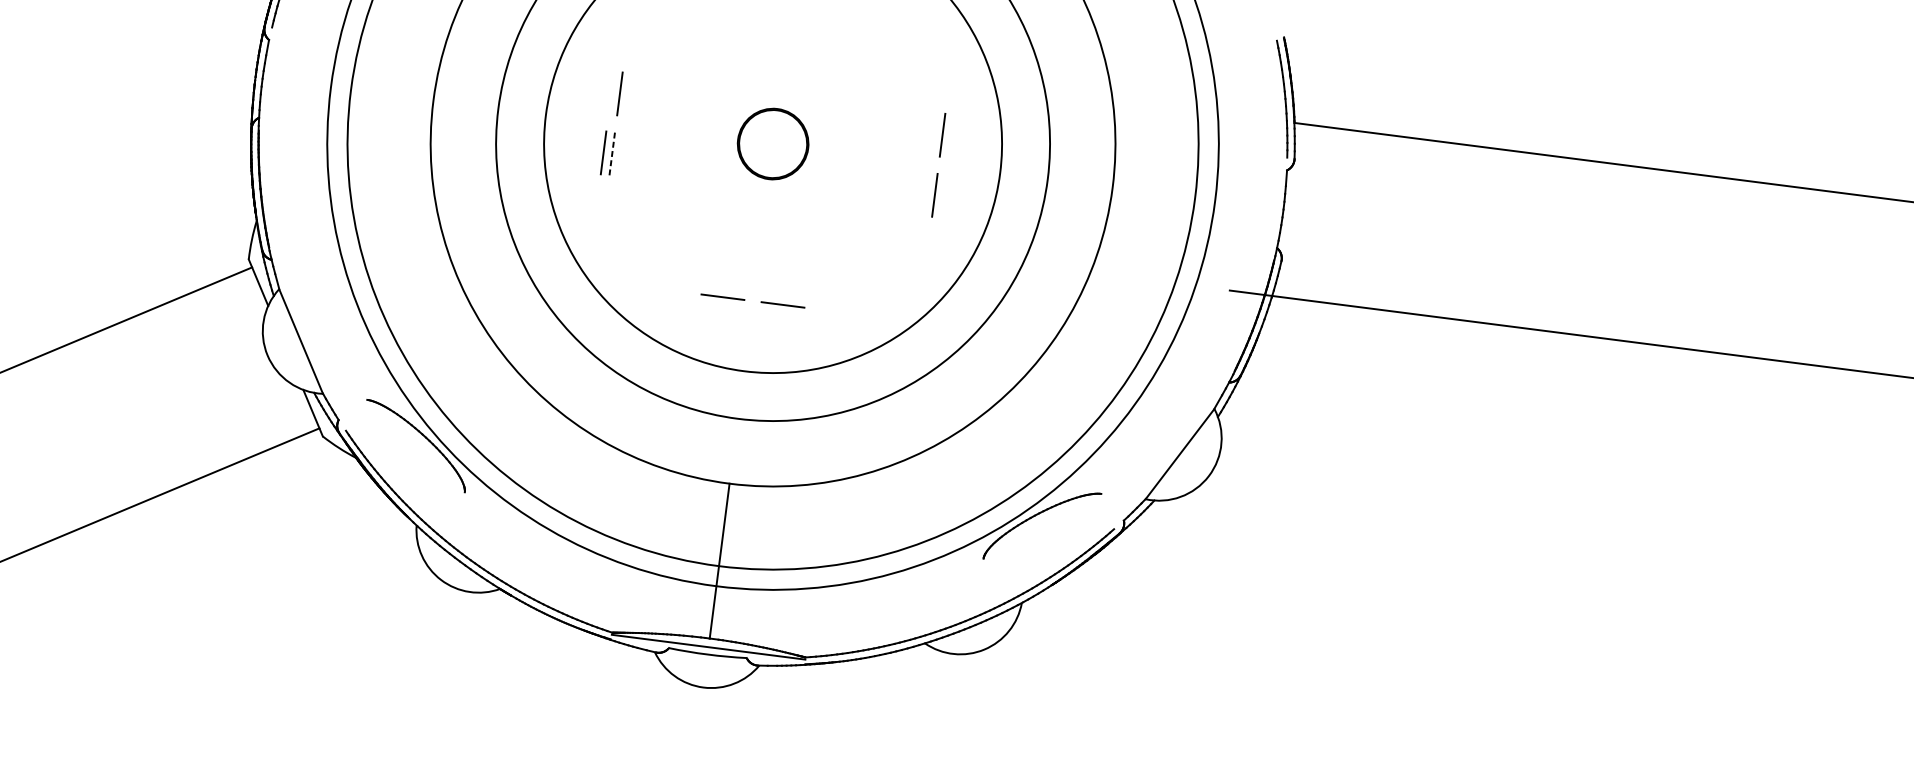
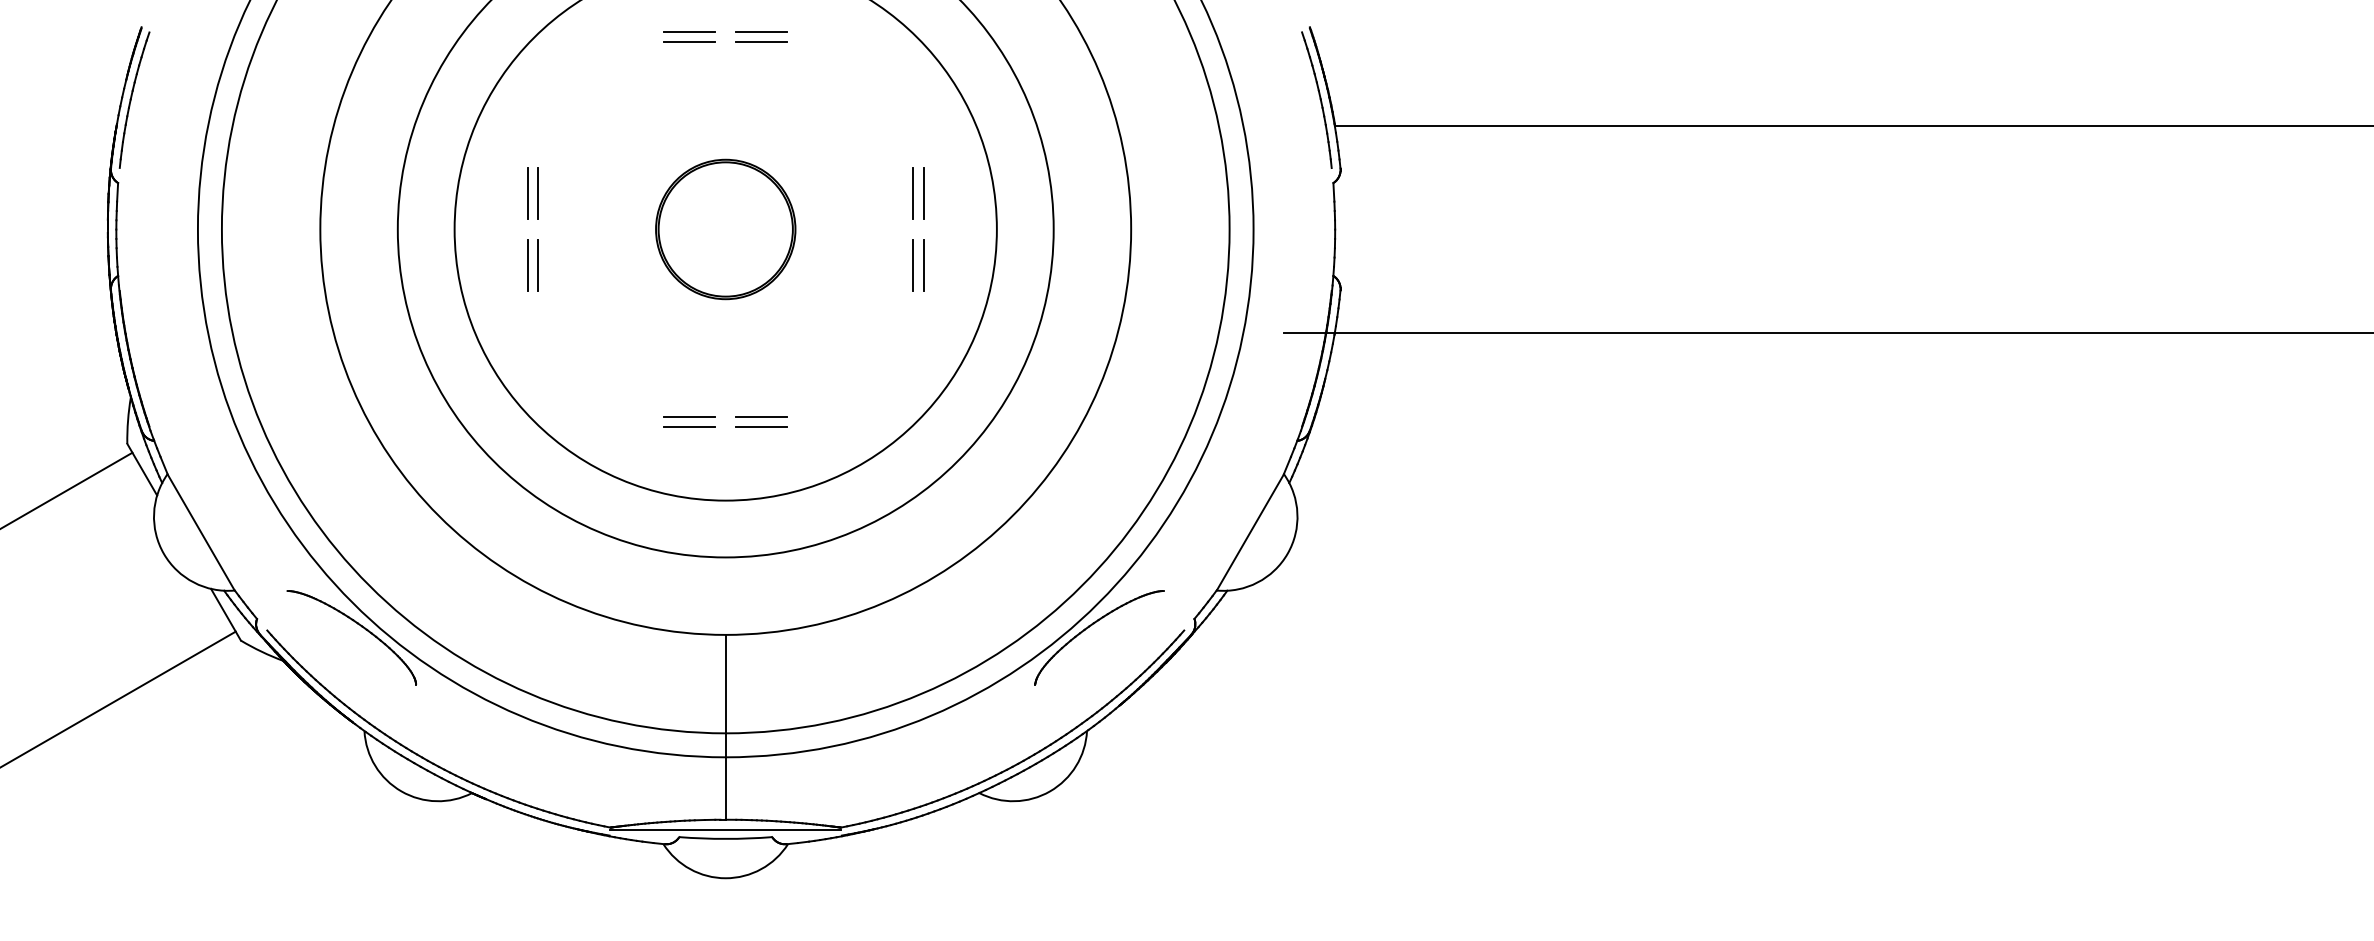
line: (611, 92) -> (528, 193), added
line: (934, 134) -> (913, 193), added
part: (772, 144) -> (725, 229), size x1.67
line: (612, 154) -> (538, 265), dashed -> solid
line: (926, 193) -> (913, 264), added
line: (721, 306) -> (689, 427), added
line: (781, 313) -> (761, 427), added

